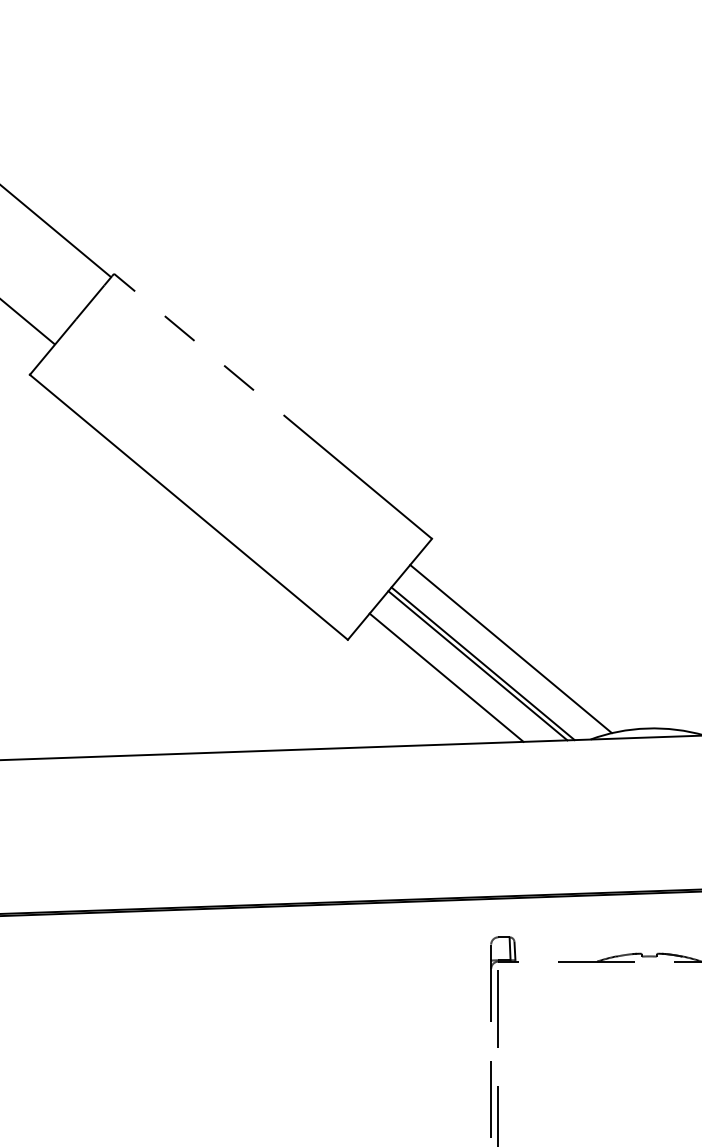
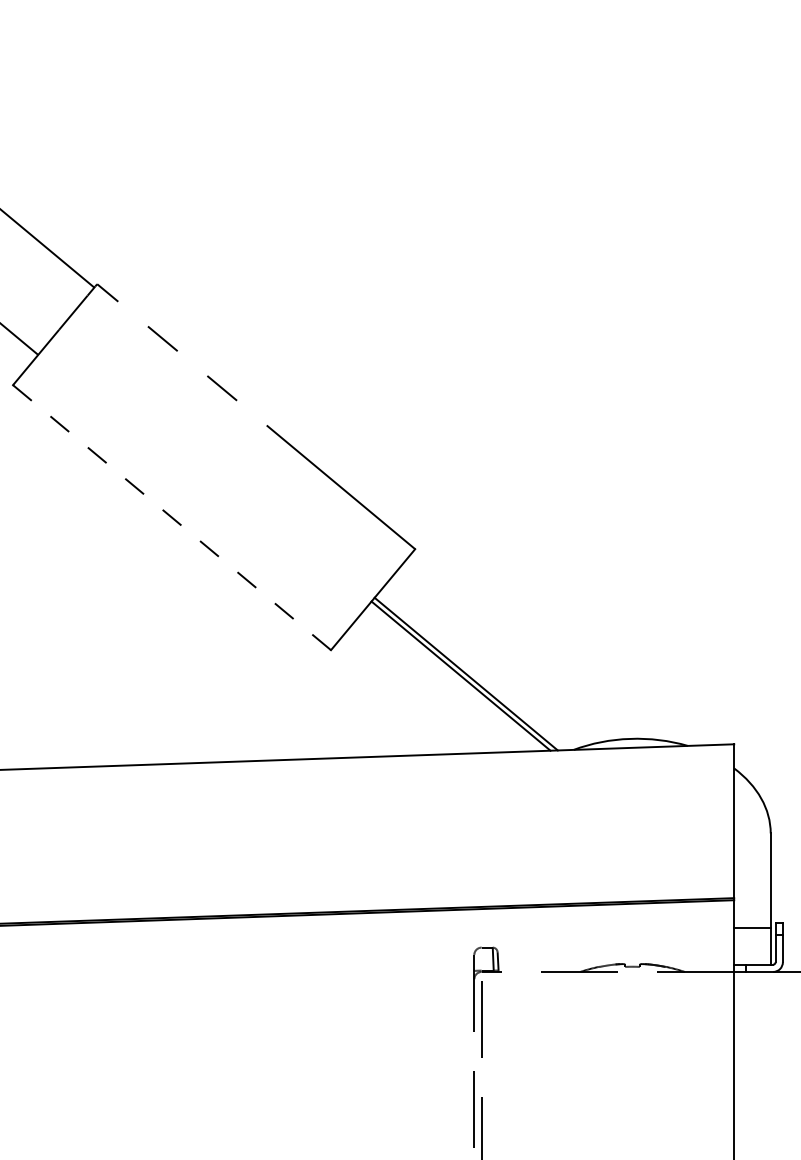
line: (189, 507) -> (172, 517), solid -> dashed
line: (511, 649) -> (494, 659), removed
line: (446, 677) -> (429, 687), removed

